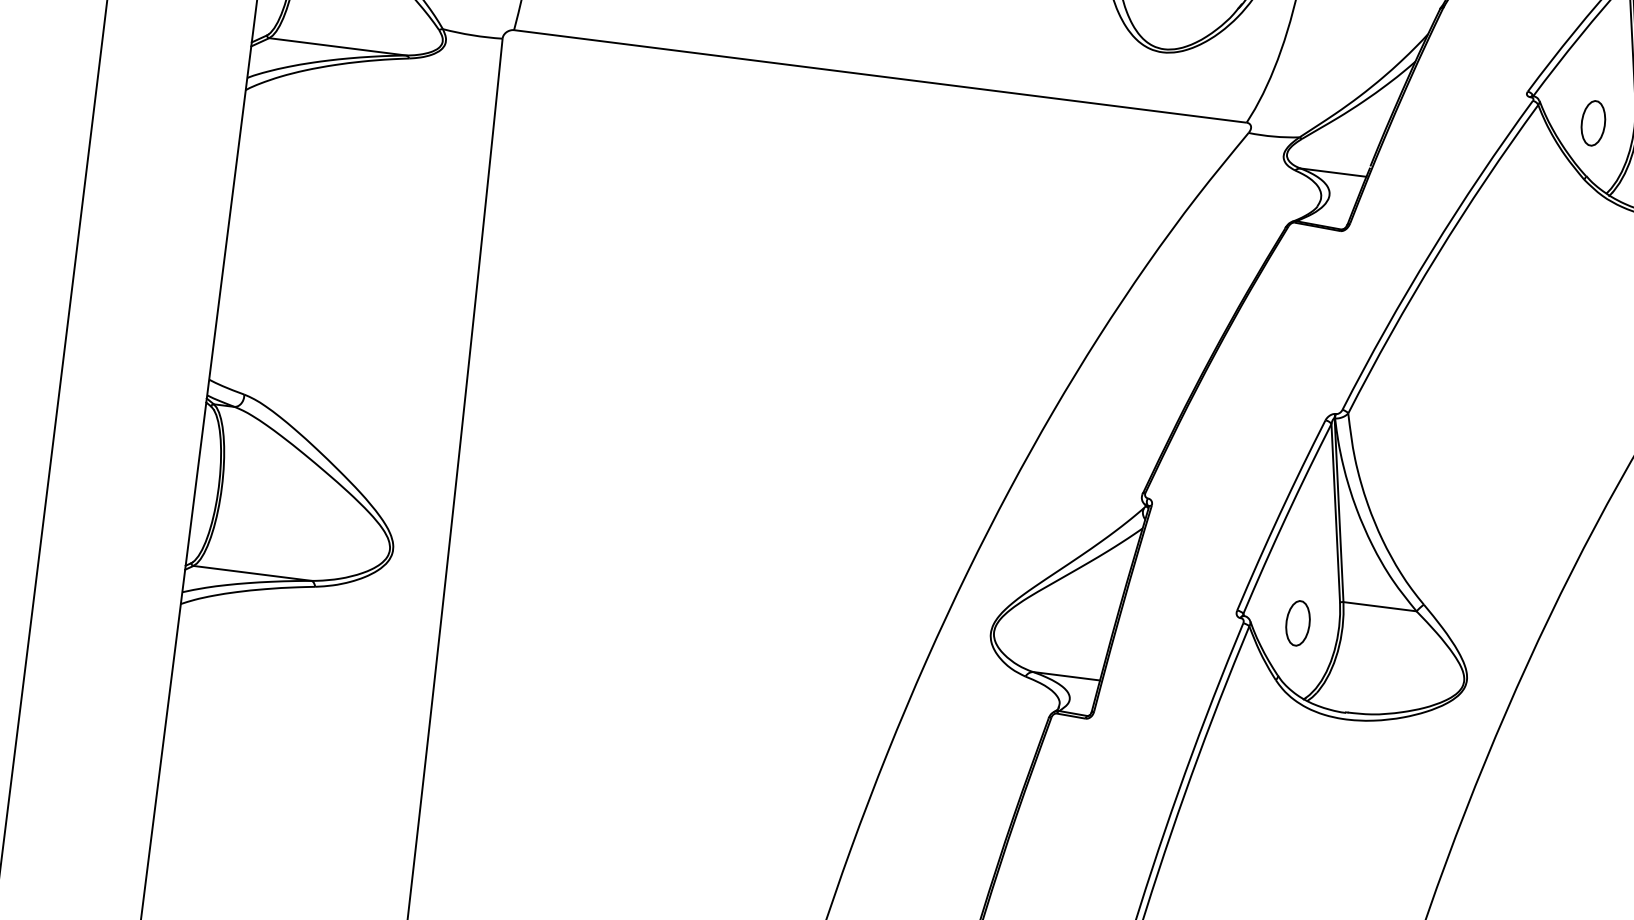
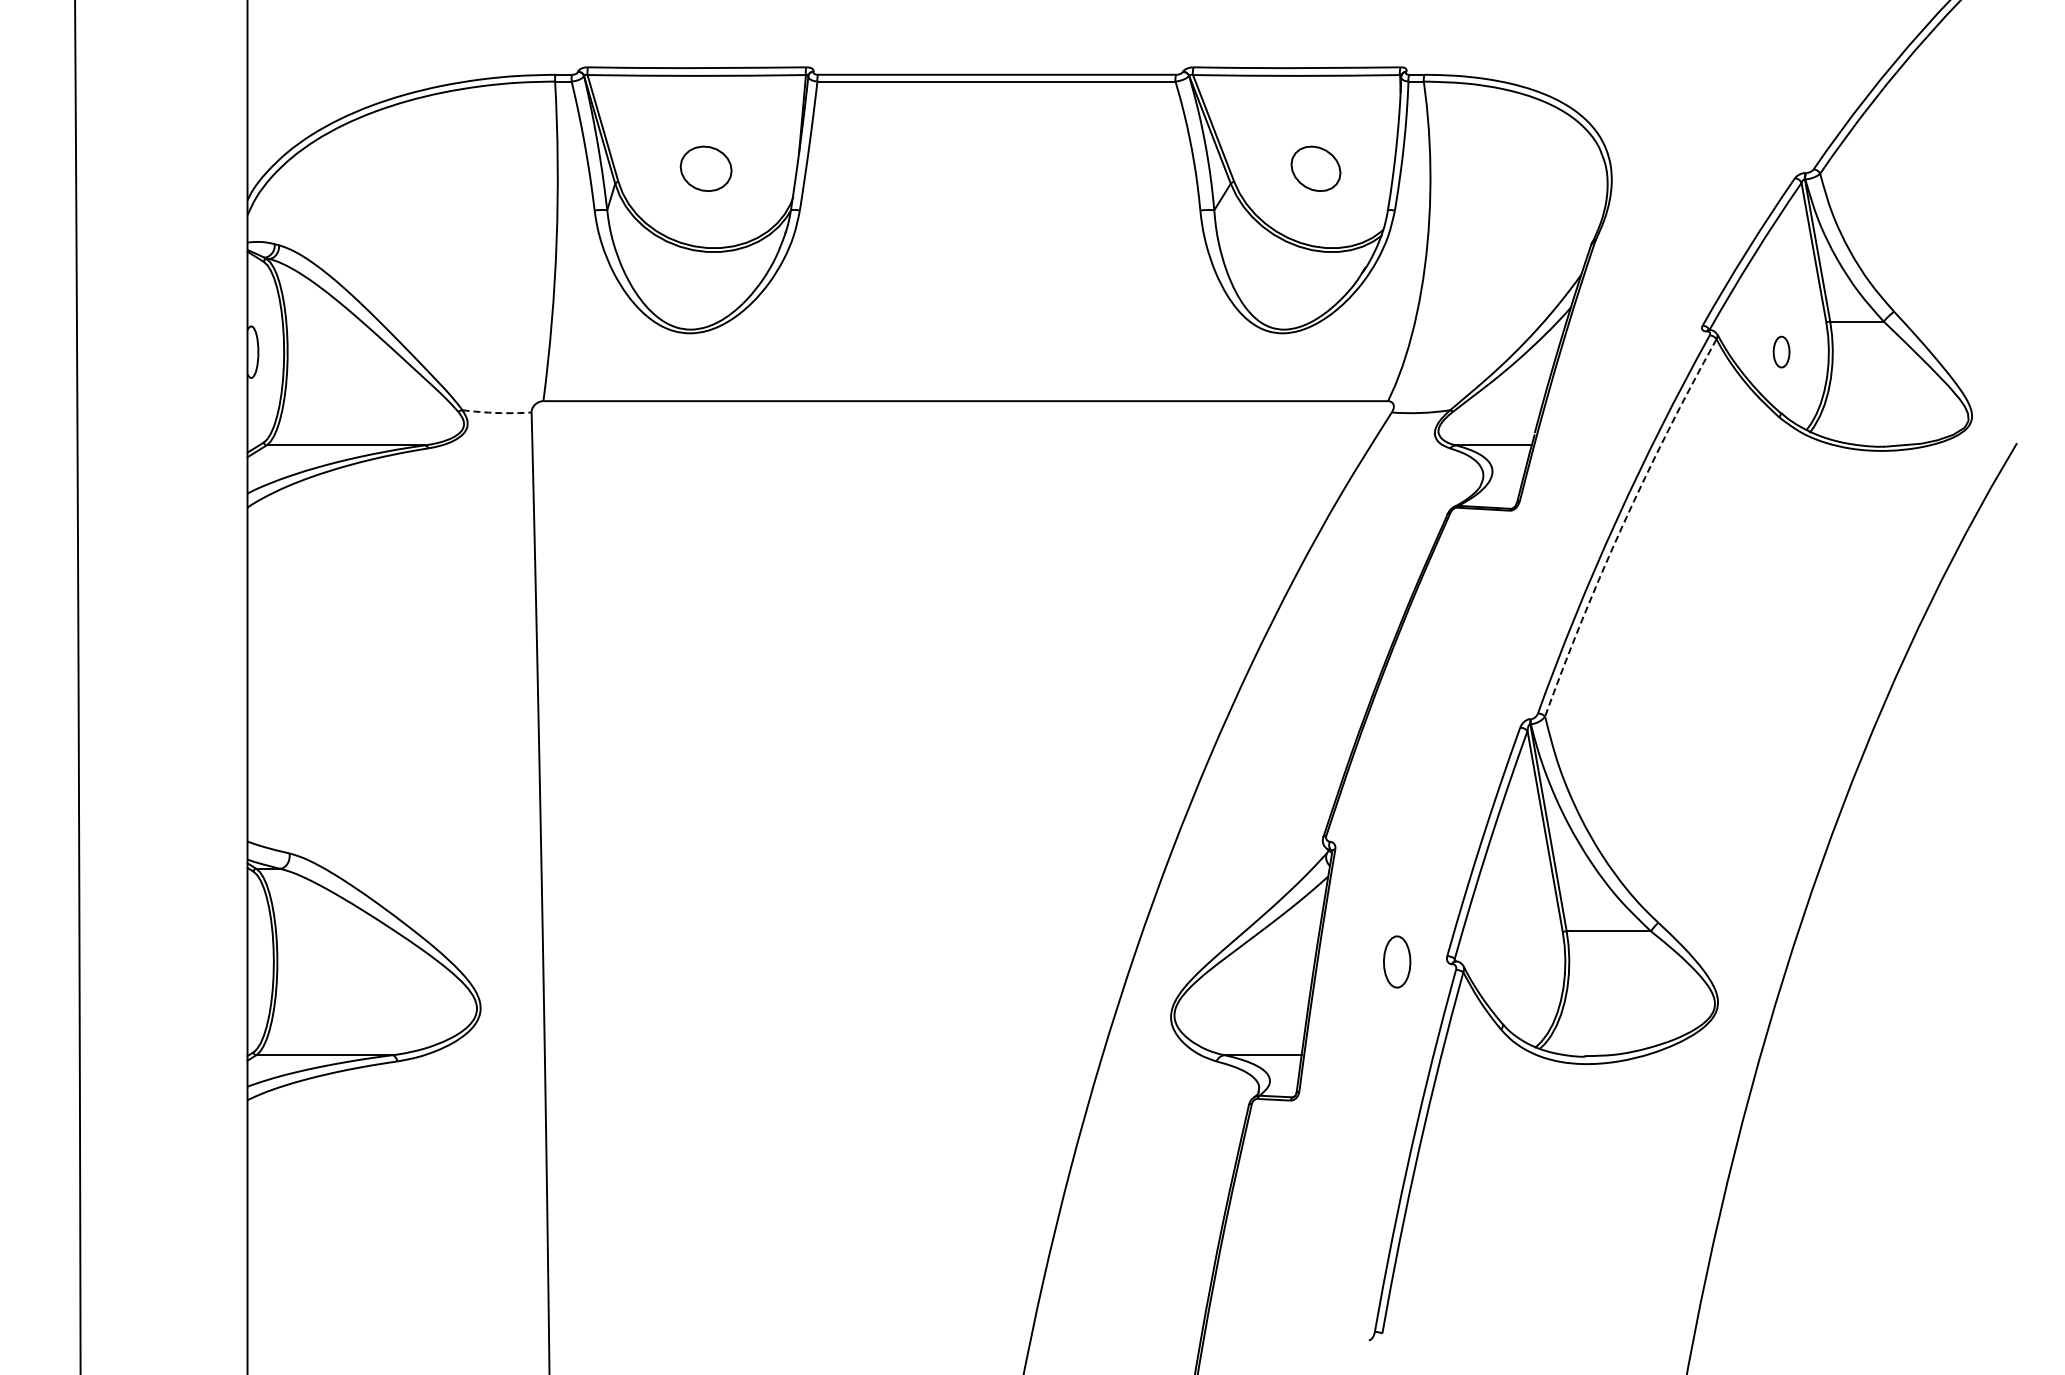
arc: (473, 34) -> (497, 412), solid -> dashed
part: (1593, 122) -> (1781, 351), size x0.6
arc: (1437, 255) -> (1623, 524), solid -> dashed
part: (1298, 622) -> (1397, 961), moved

